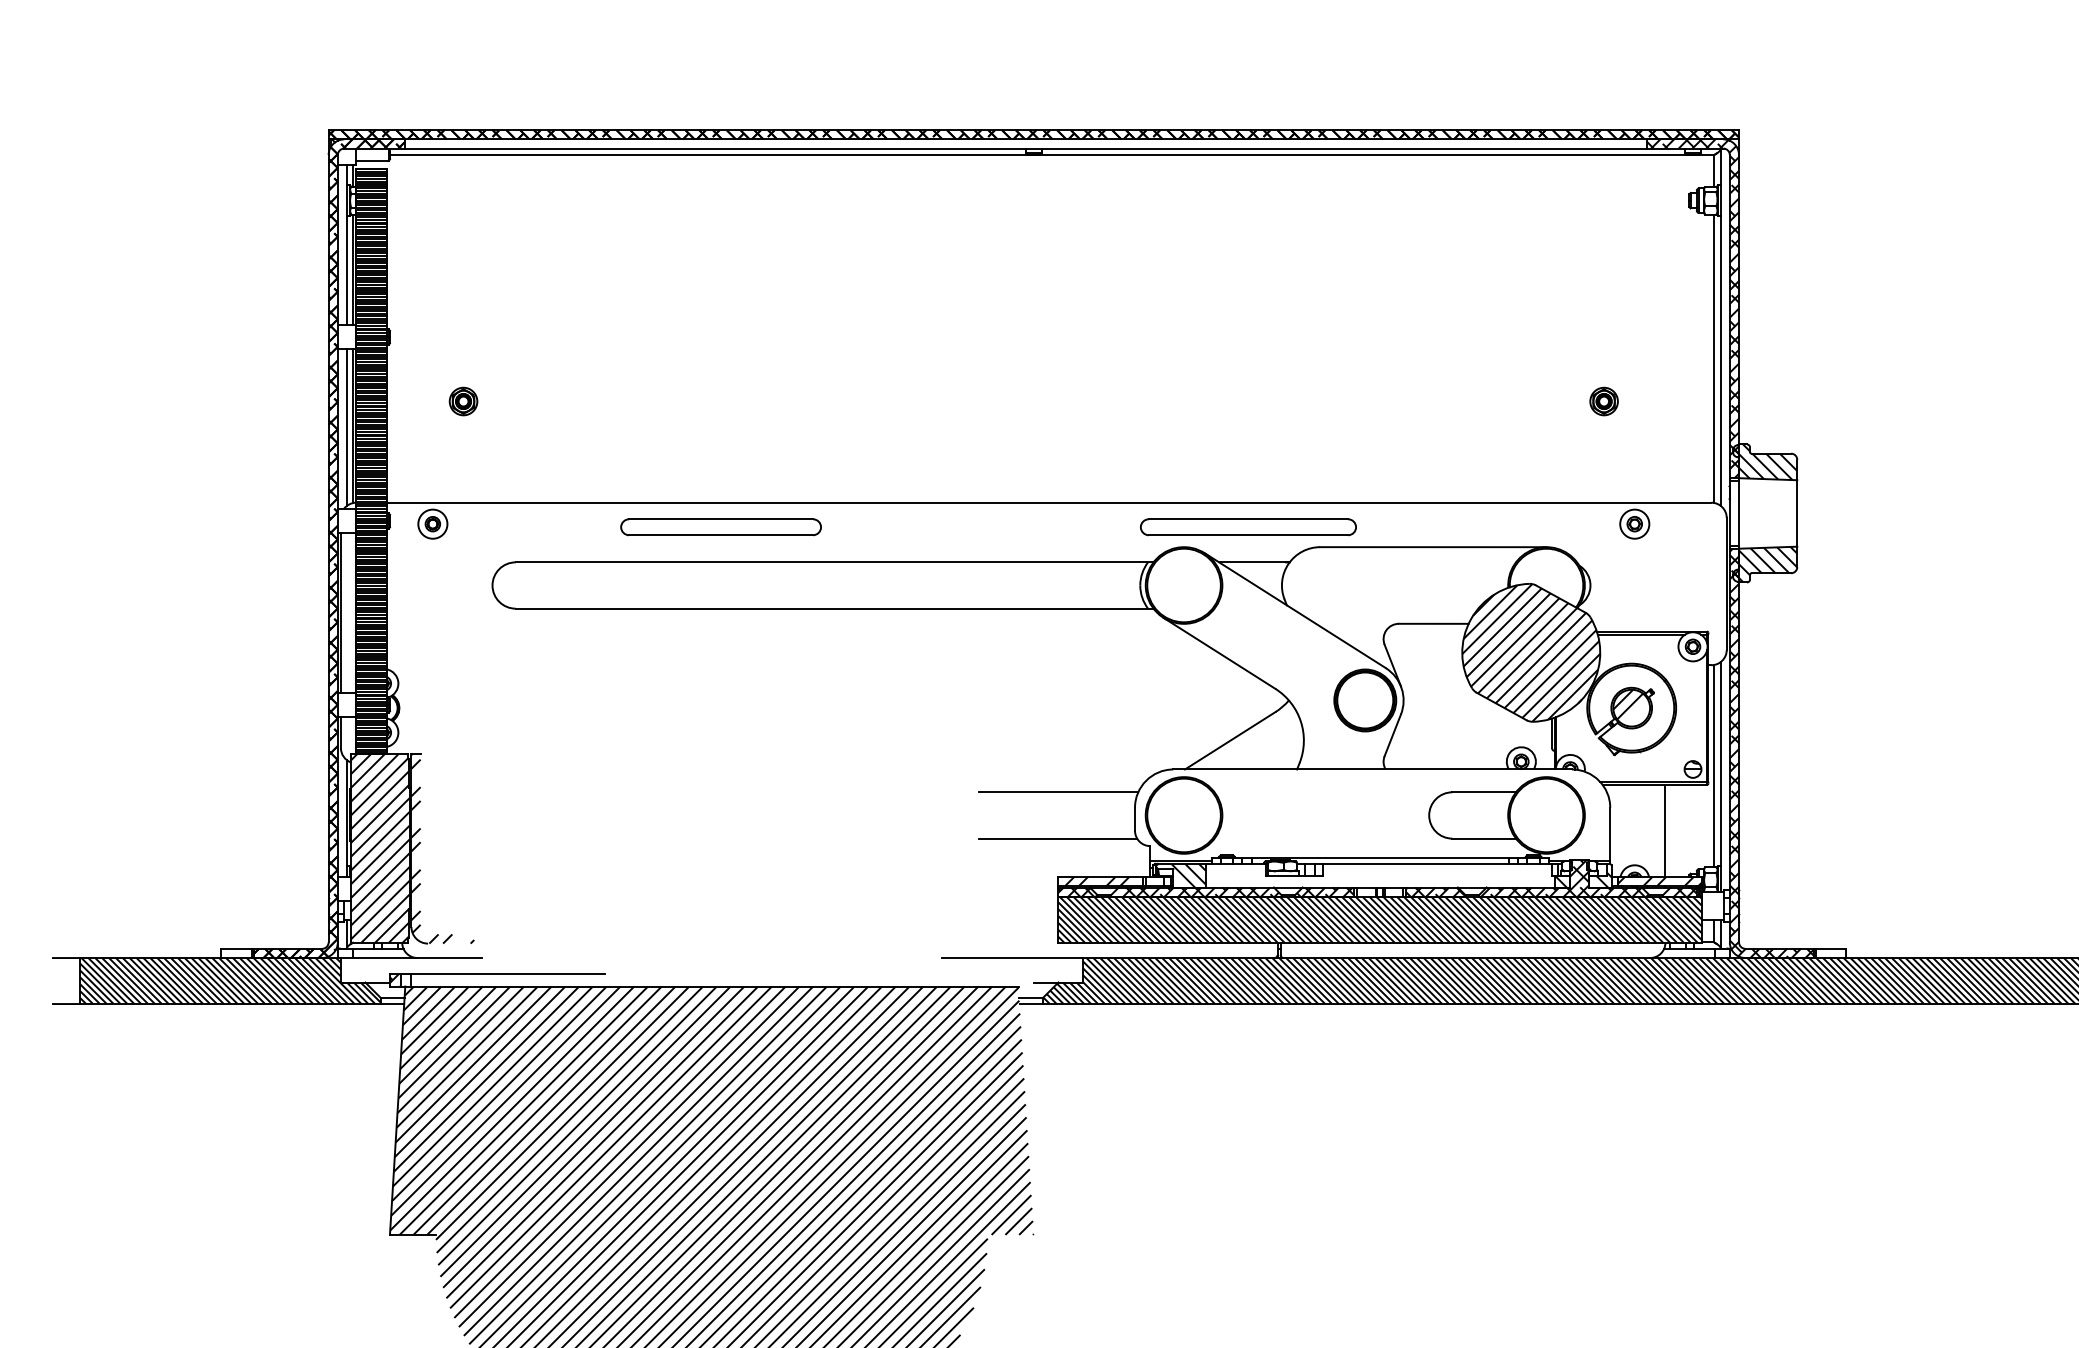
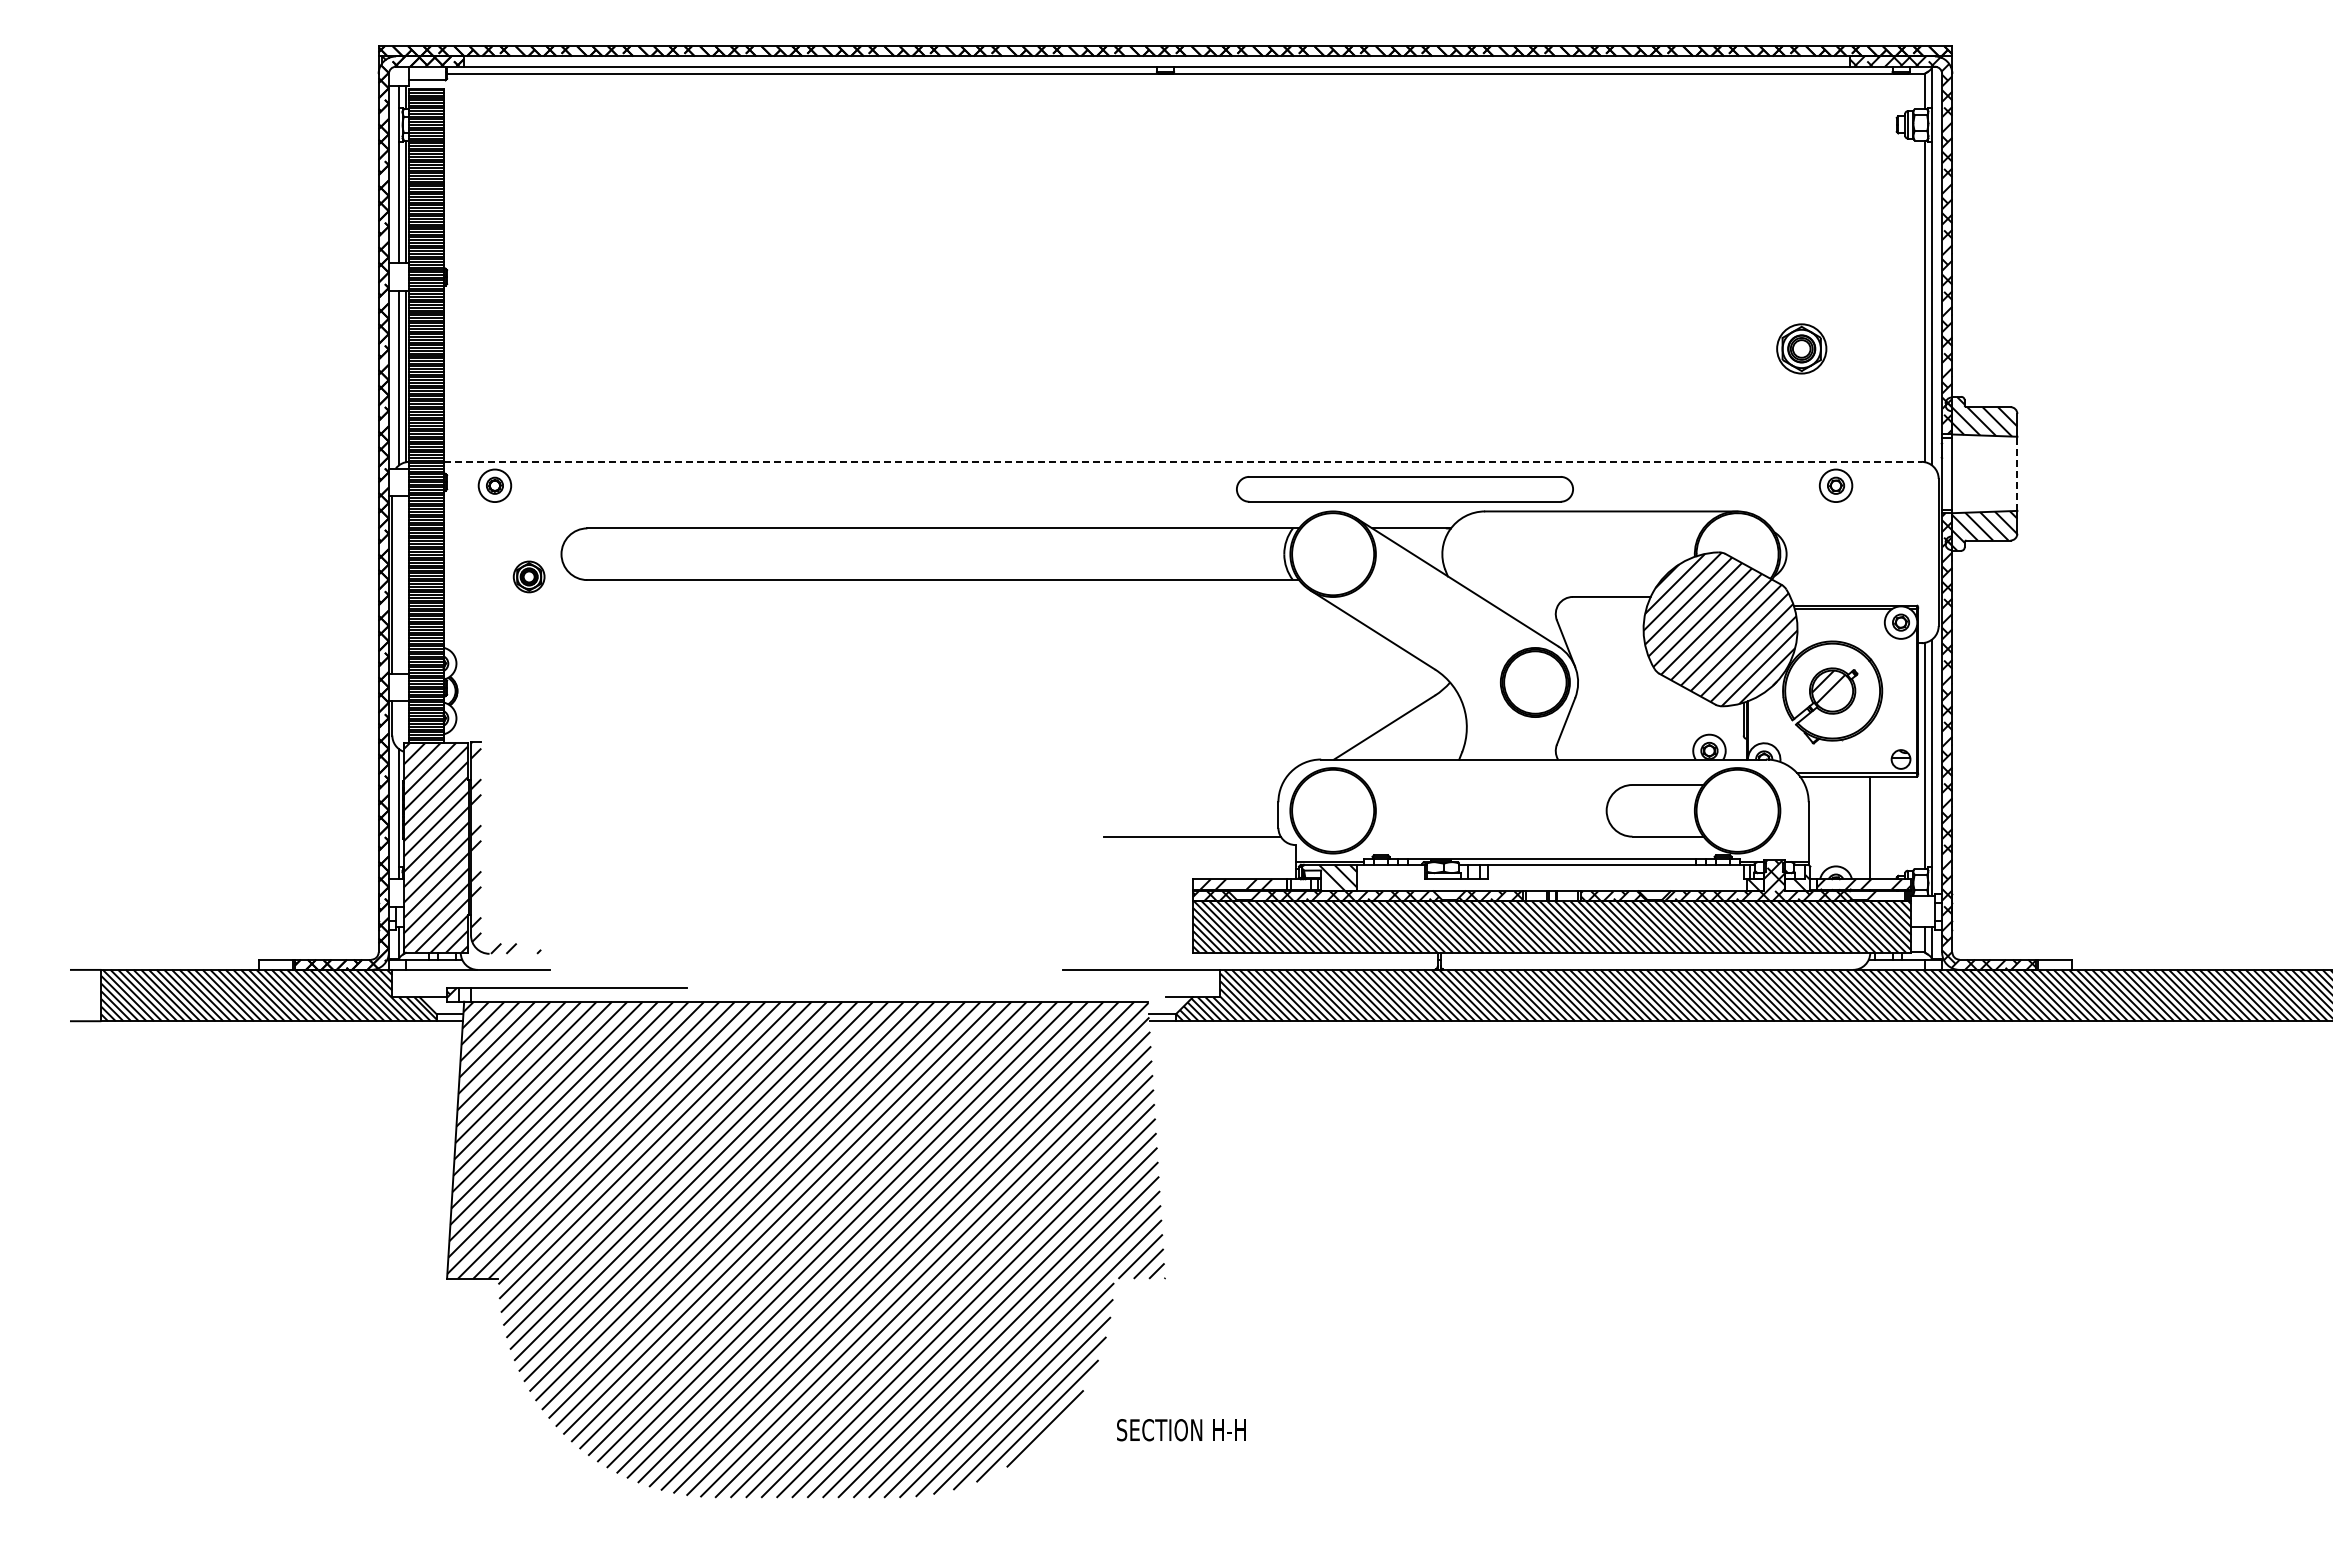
part: (462, 401) -> (528, 576), moved
part: (1603, 401) -> (1801, 348), size x1.6
line: (1049, 502) -> (1182, 461), solid -> dashed
line: (1797, 513) -> (2017, 473), solid -> dashed
part: (721, 526) -> (816, 488), removed
part: (1248, 526) -> (1404, 488), size x1.4
line: (1058, 792) -> (1192, 785), removed
hatch: (1685, 892) -> (1892, 896), removed

